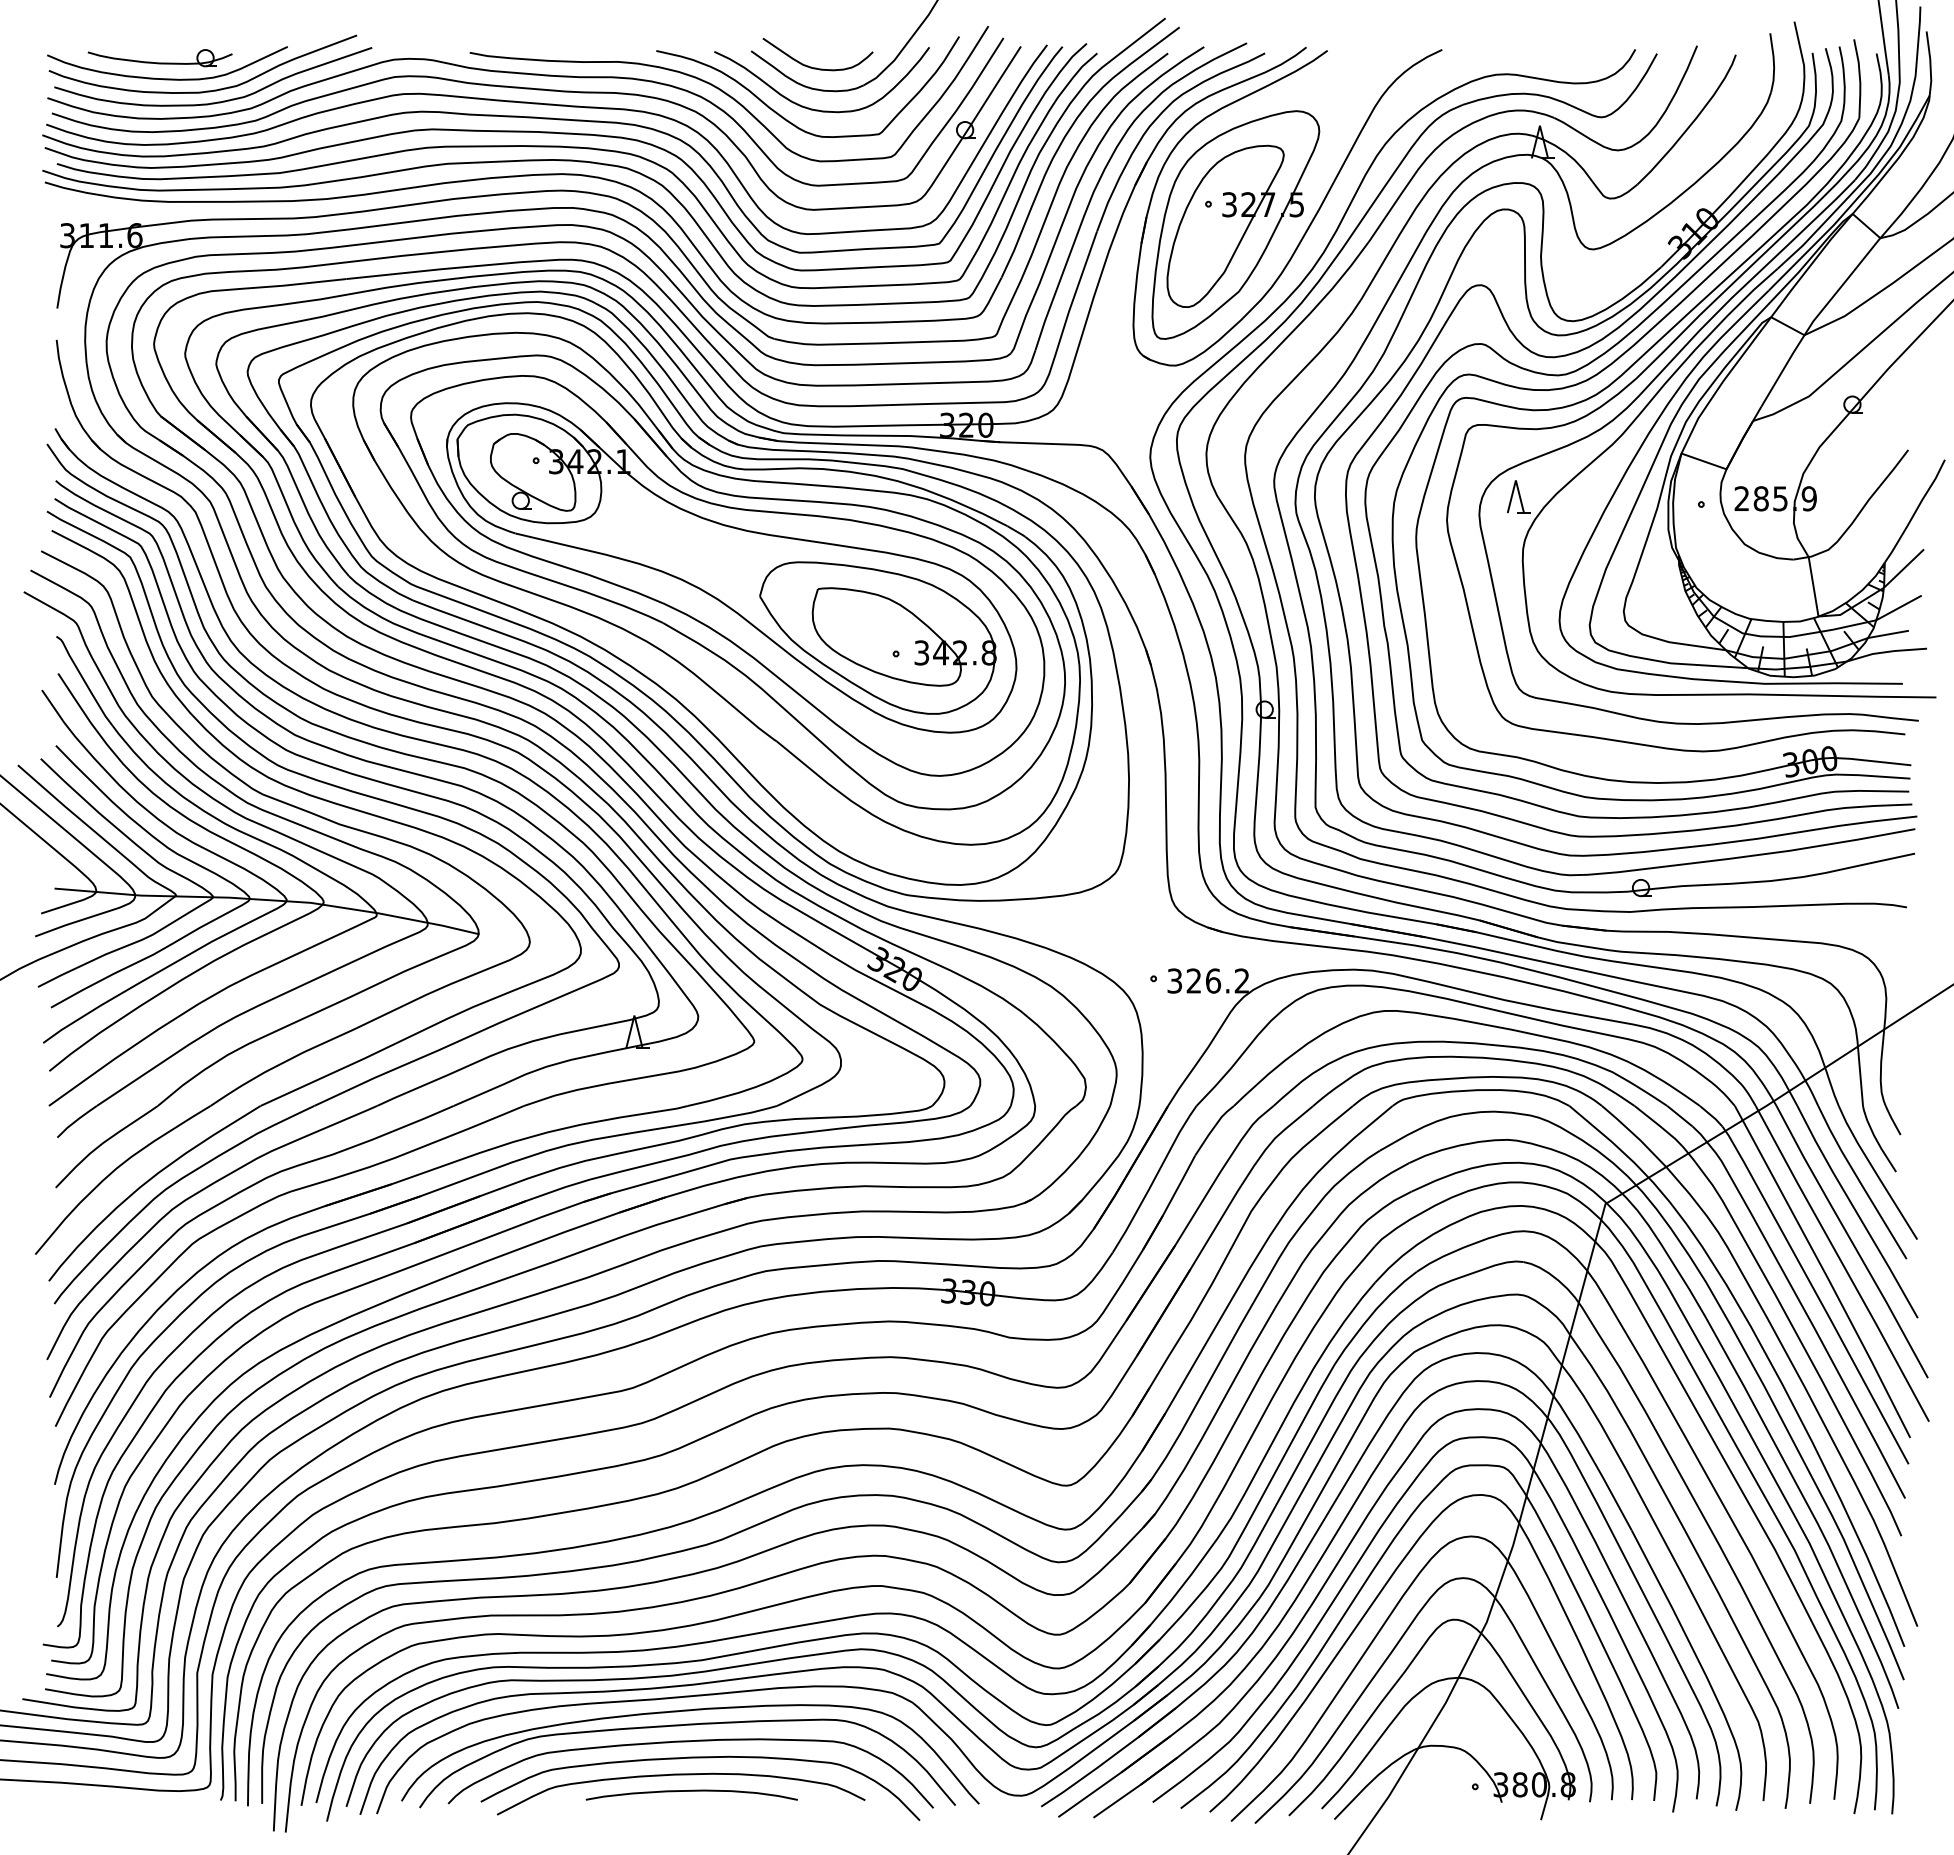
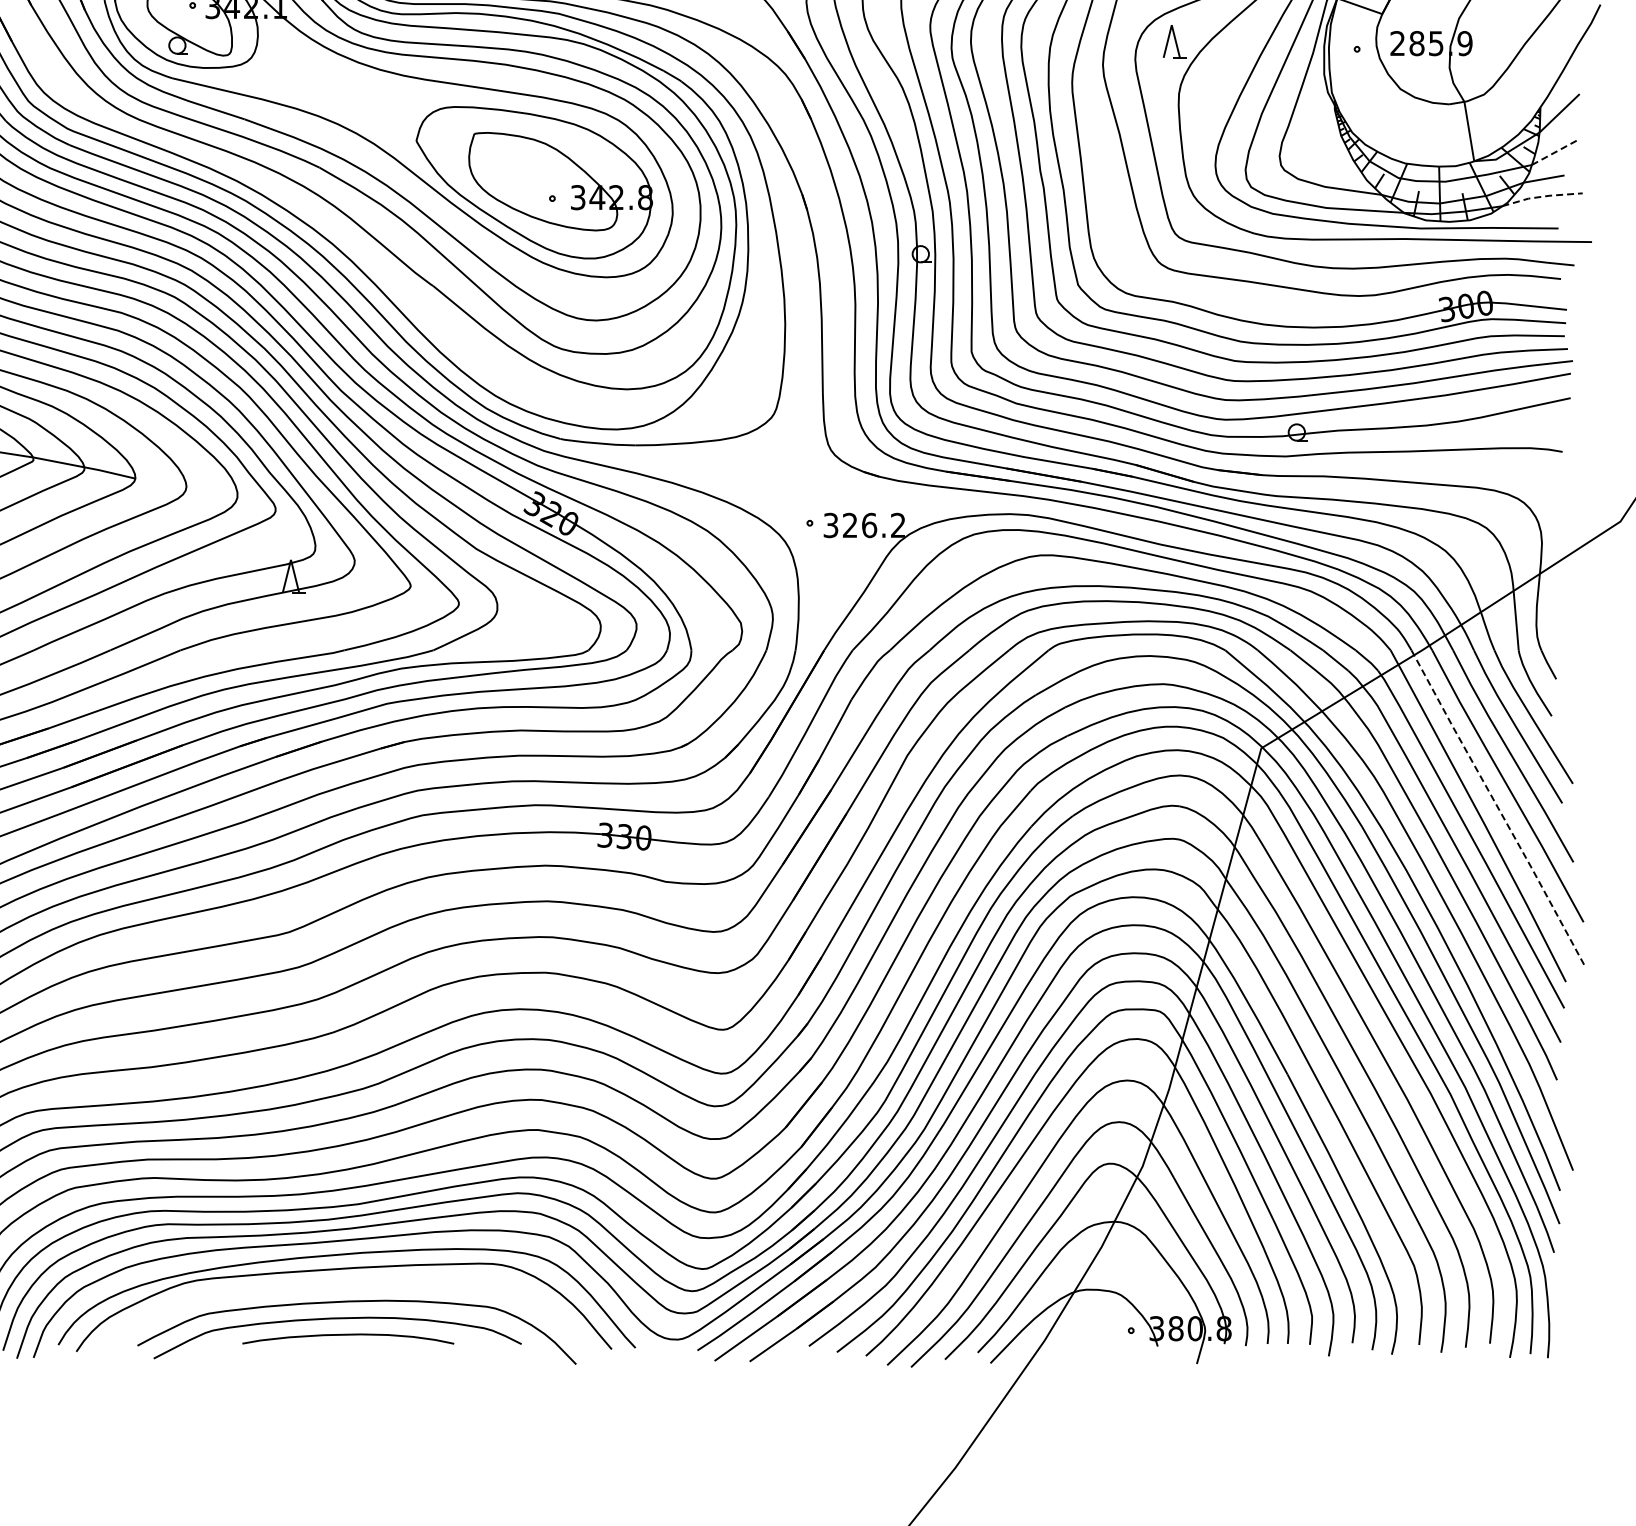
line: (1899, 607) -> (1555, 152), solid -> dashed
line: (1886, 652) -> (1542, 197), solid -> dashed
line: (1842, 1263) -> (1498, 807), solid -> dashed
curve: (689, 1742) -> (346, 1286), removed

